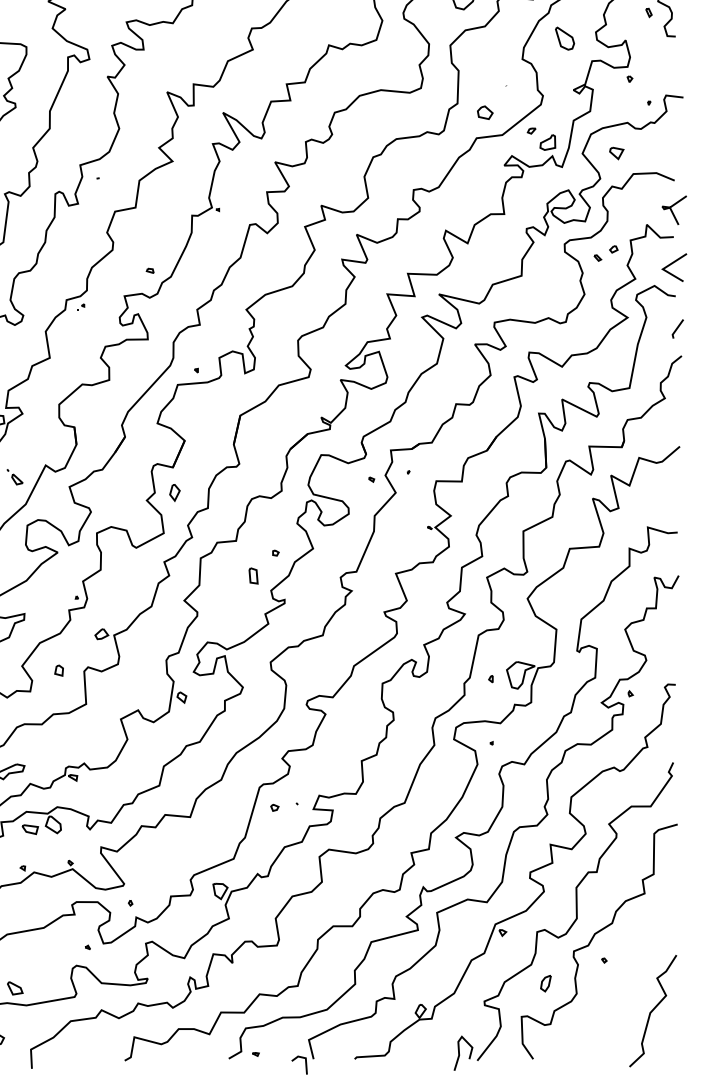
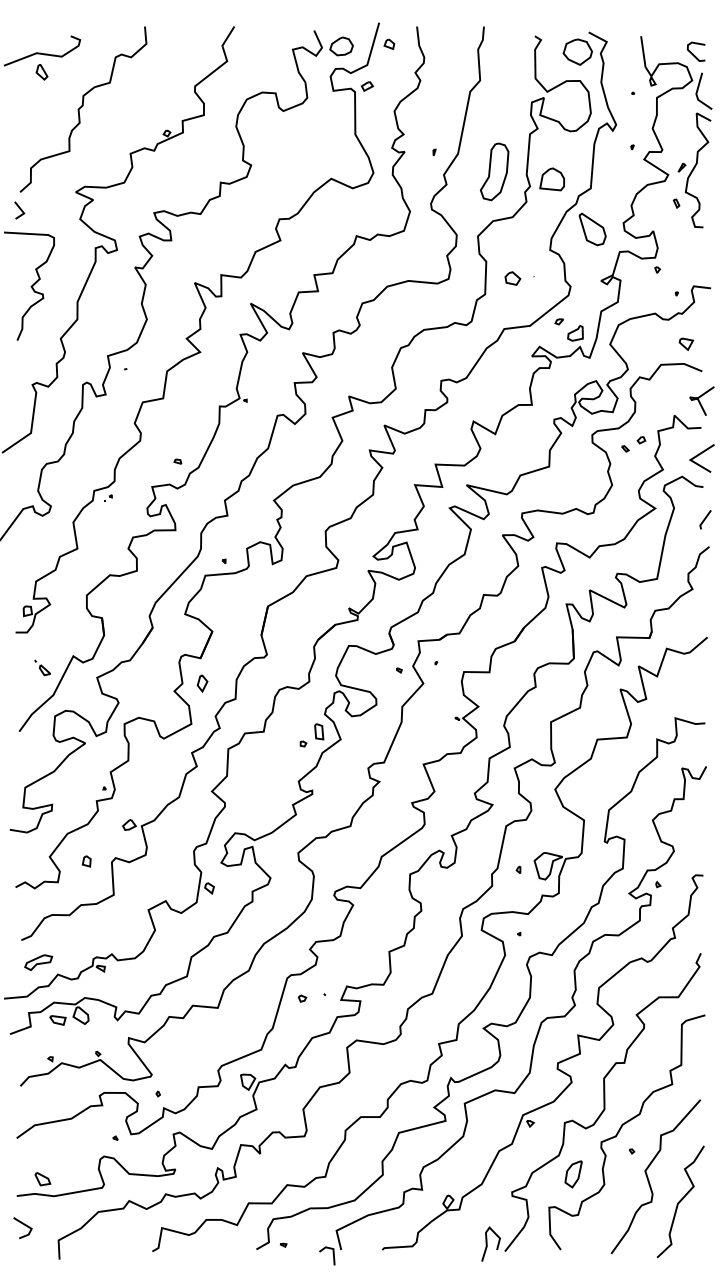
part: (564, 38) -> (592, 229), size x1.43
part: (484, 112) -> (512, 278), moved
part: (616, 153) -> (686, 344), moved
part: (253, 575) -> (319, 731), moved
part: (545, 983) -> (573, 1174), size x1.67
curve: (620, 986) -> (648, 1177), added

